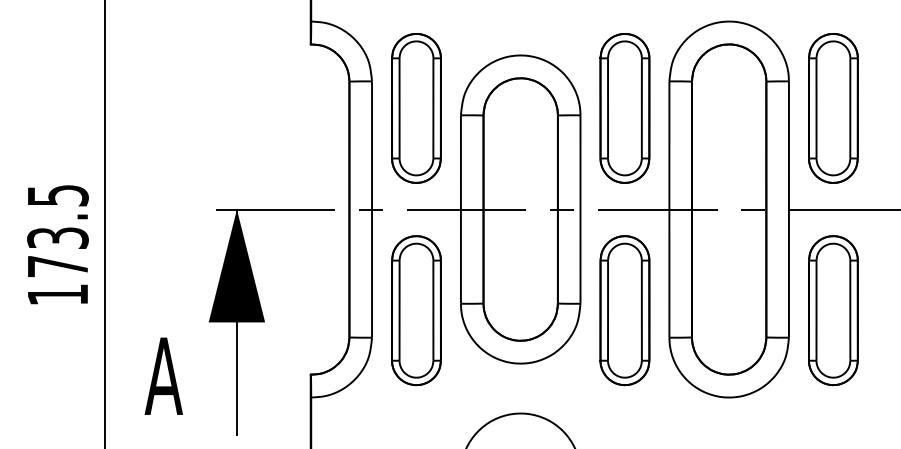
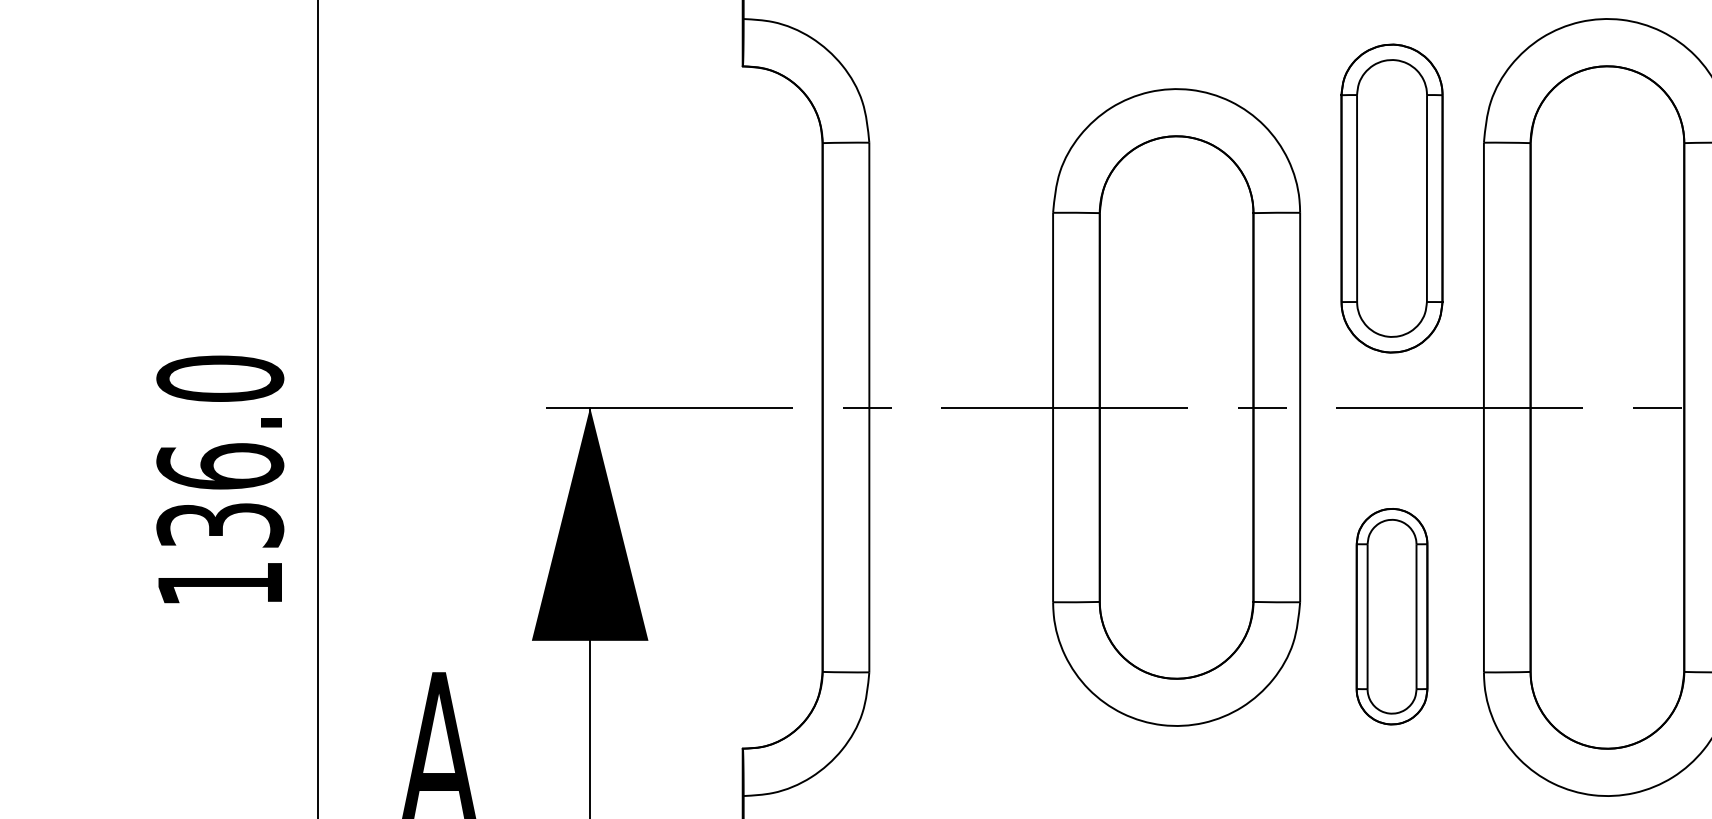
part: (416, 108) -> (961, 198), removed
text: (57, 230) -> (219, 450), 173.5 -> 136.0
part: (416, 310) -> (961, 616), removed
part: (624, 310) -> (1391, 616), size x0.7

